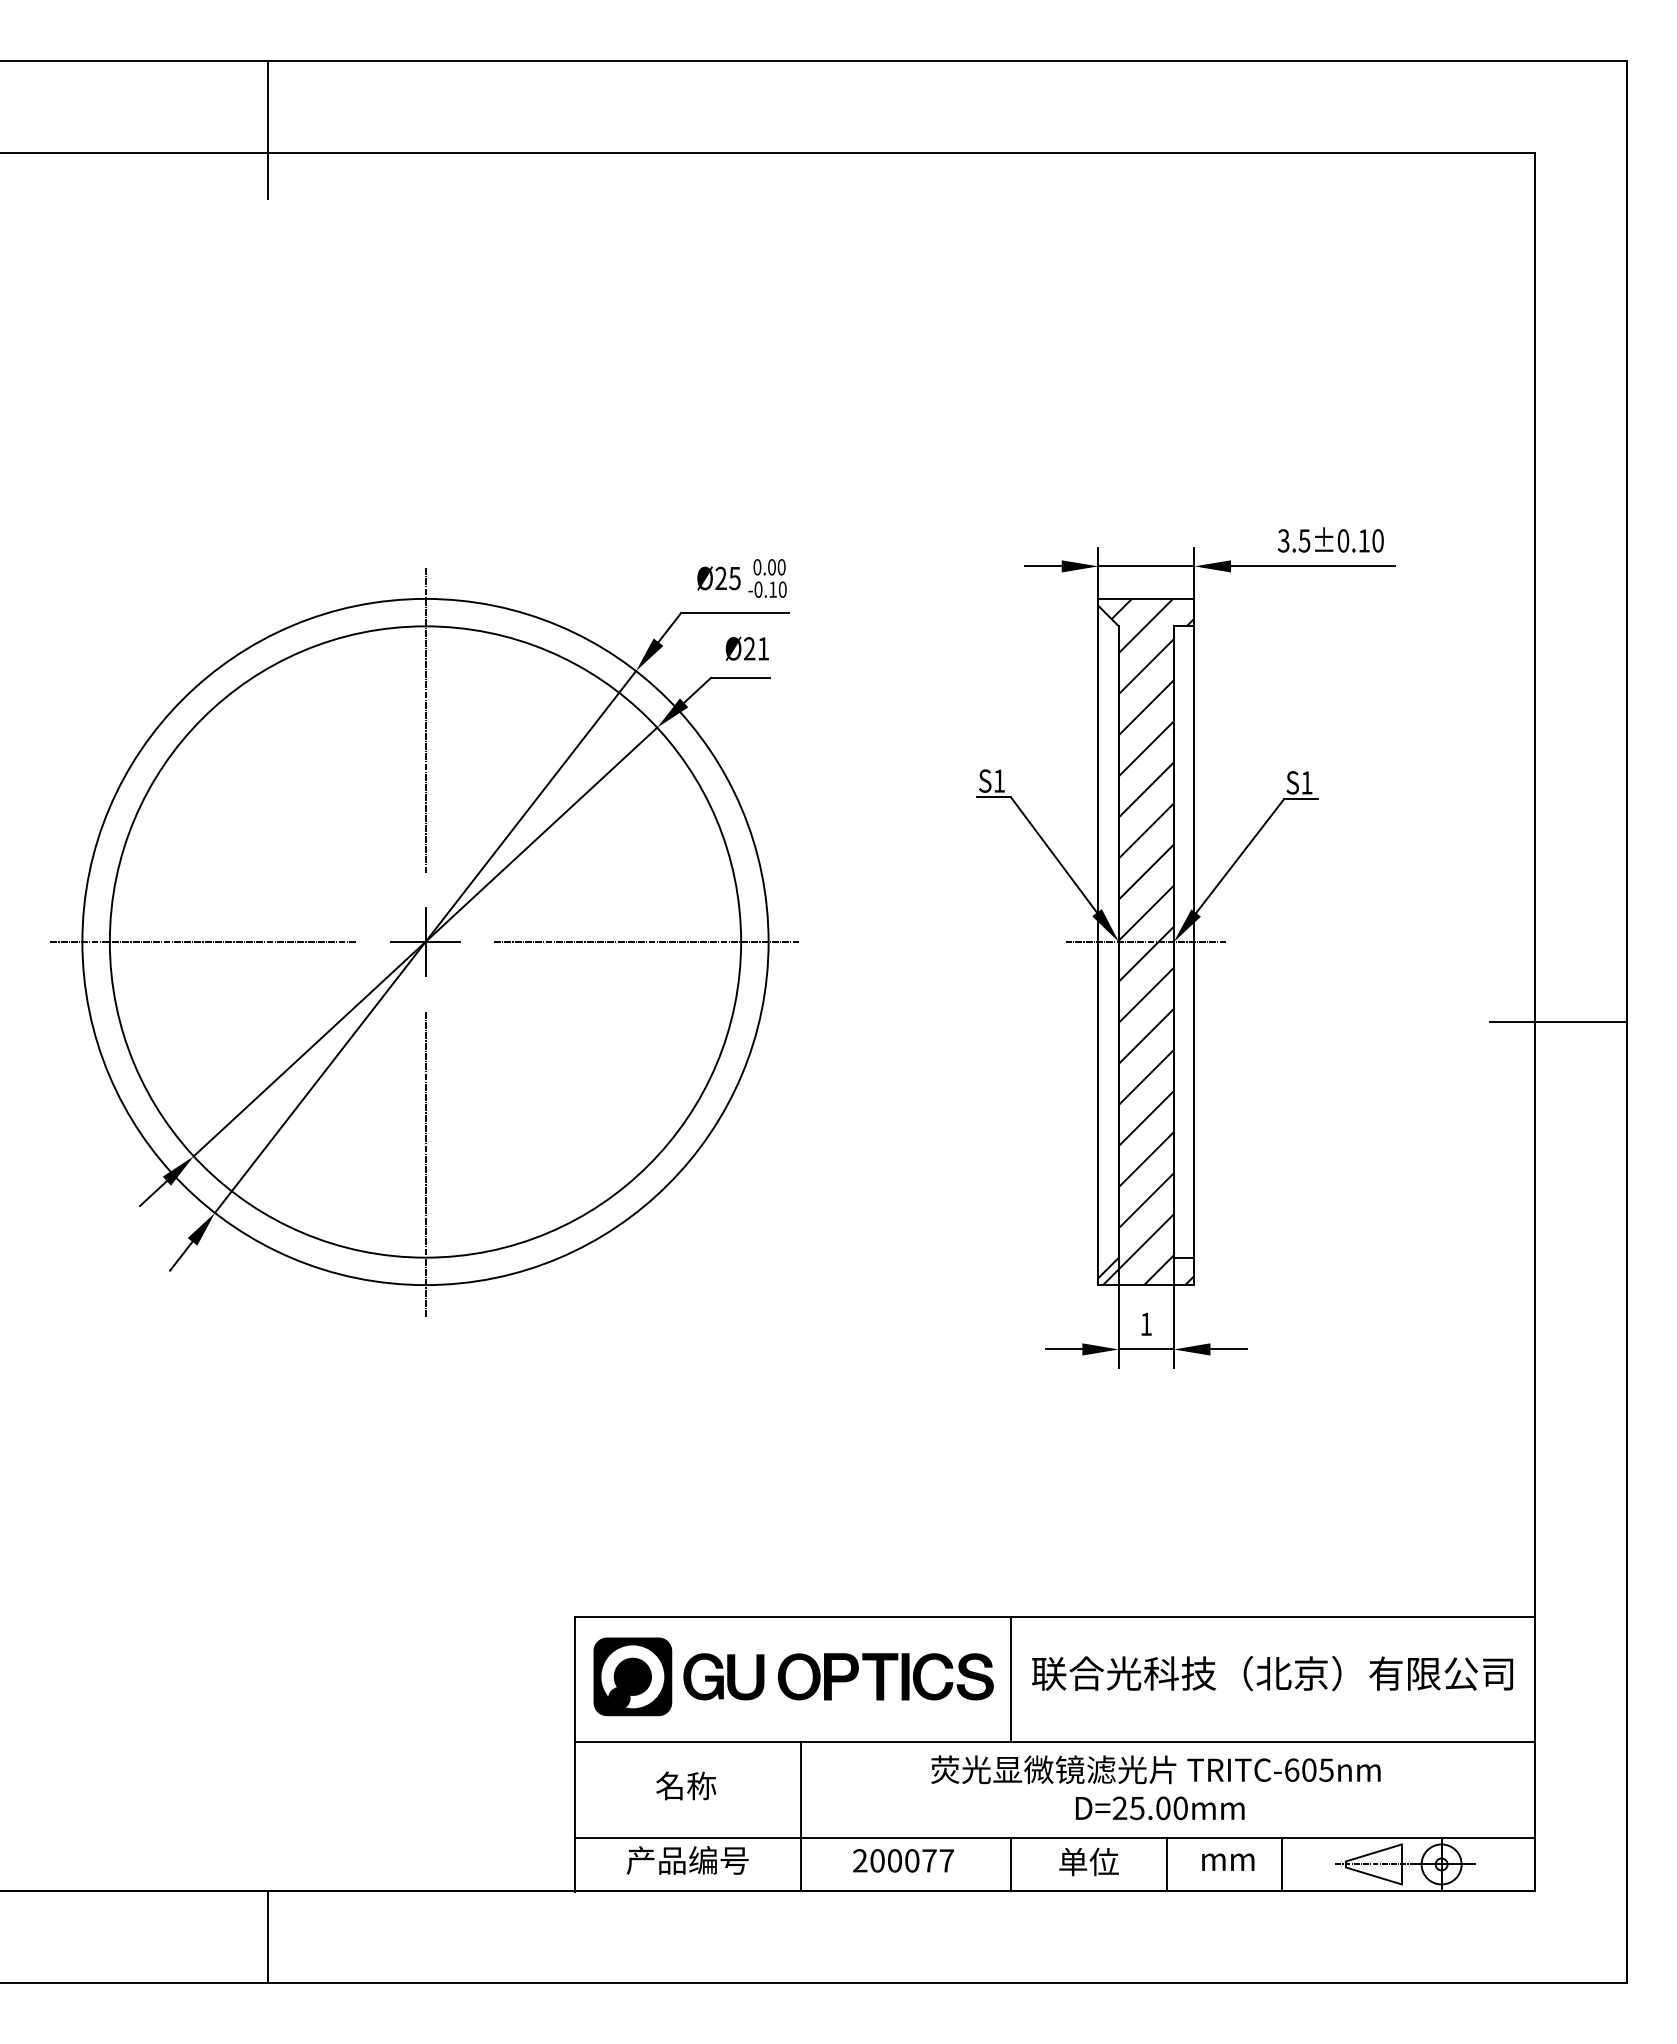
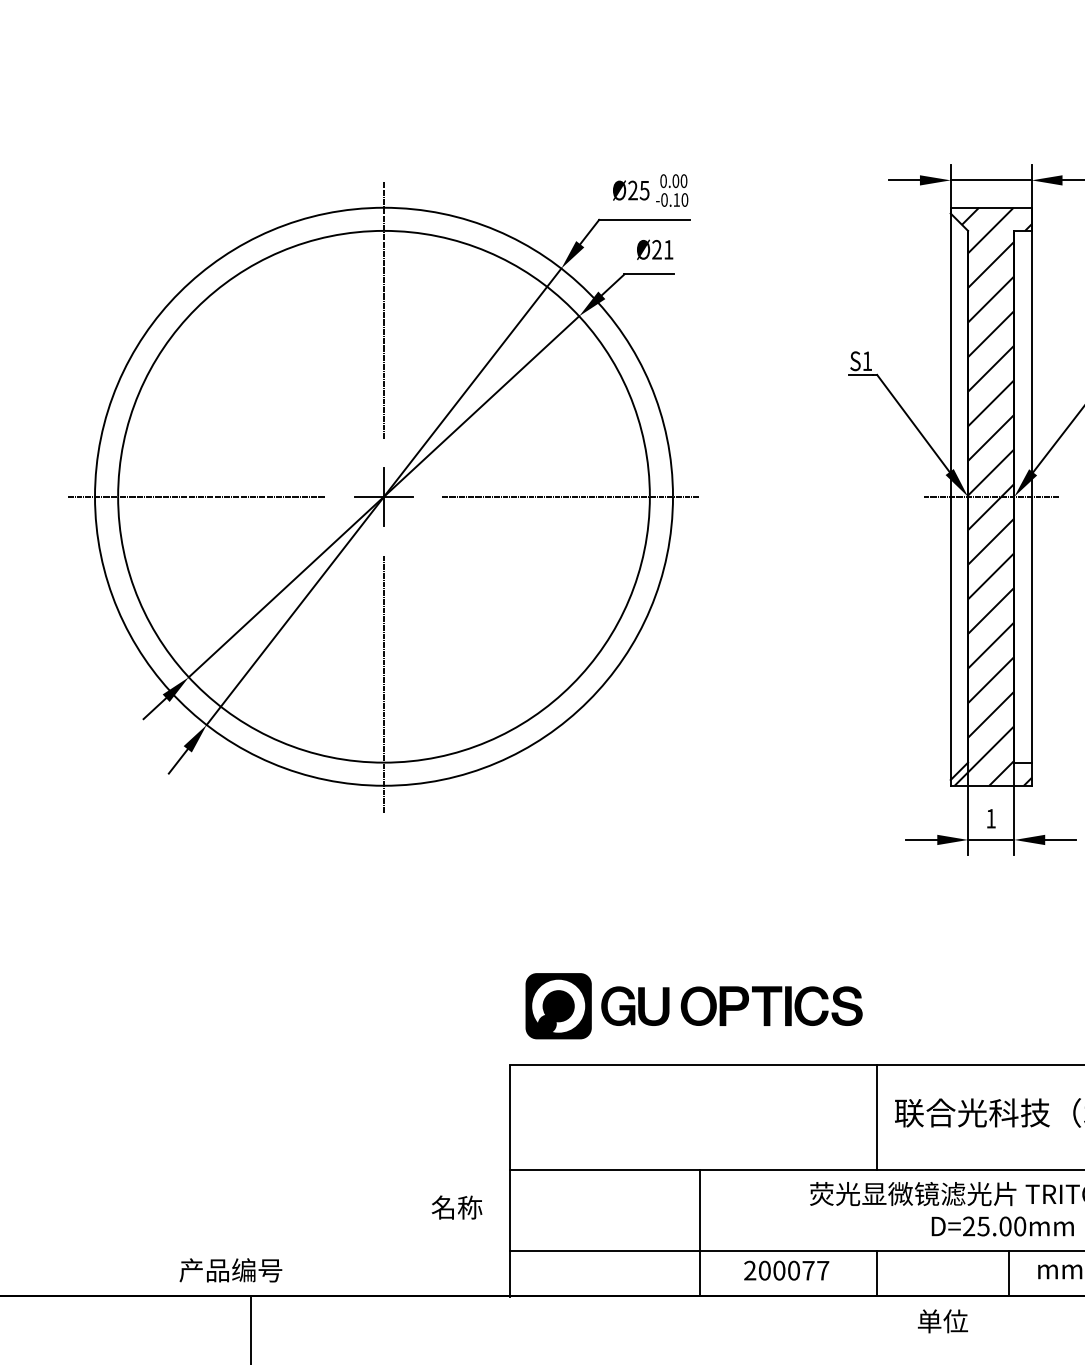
part: (793, 1676) -> (693, 1005), moved
text: (686, 1785) -> (457, 1207), moved
text: (687, 1860) -> (230, 1270), moved
text: (1088, 1861) -> (942, 1320), moved

